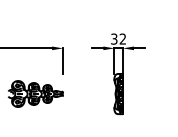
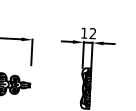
text: (114, 38) -> (84, 32), 32 -> 12

